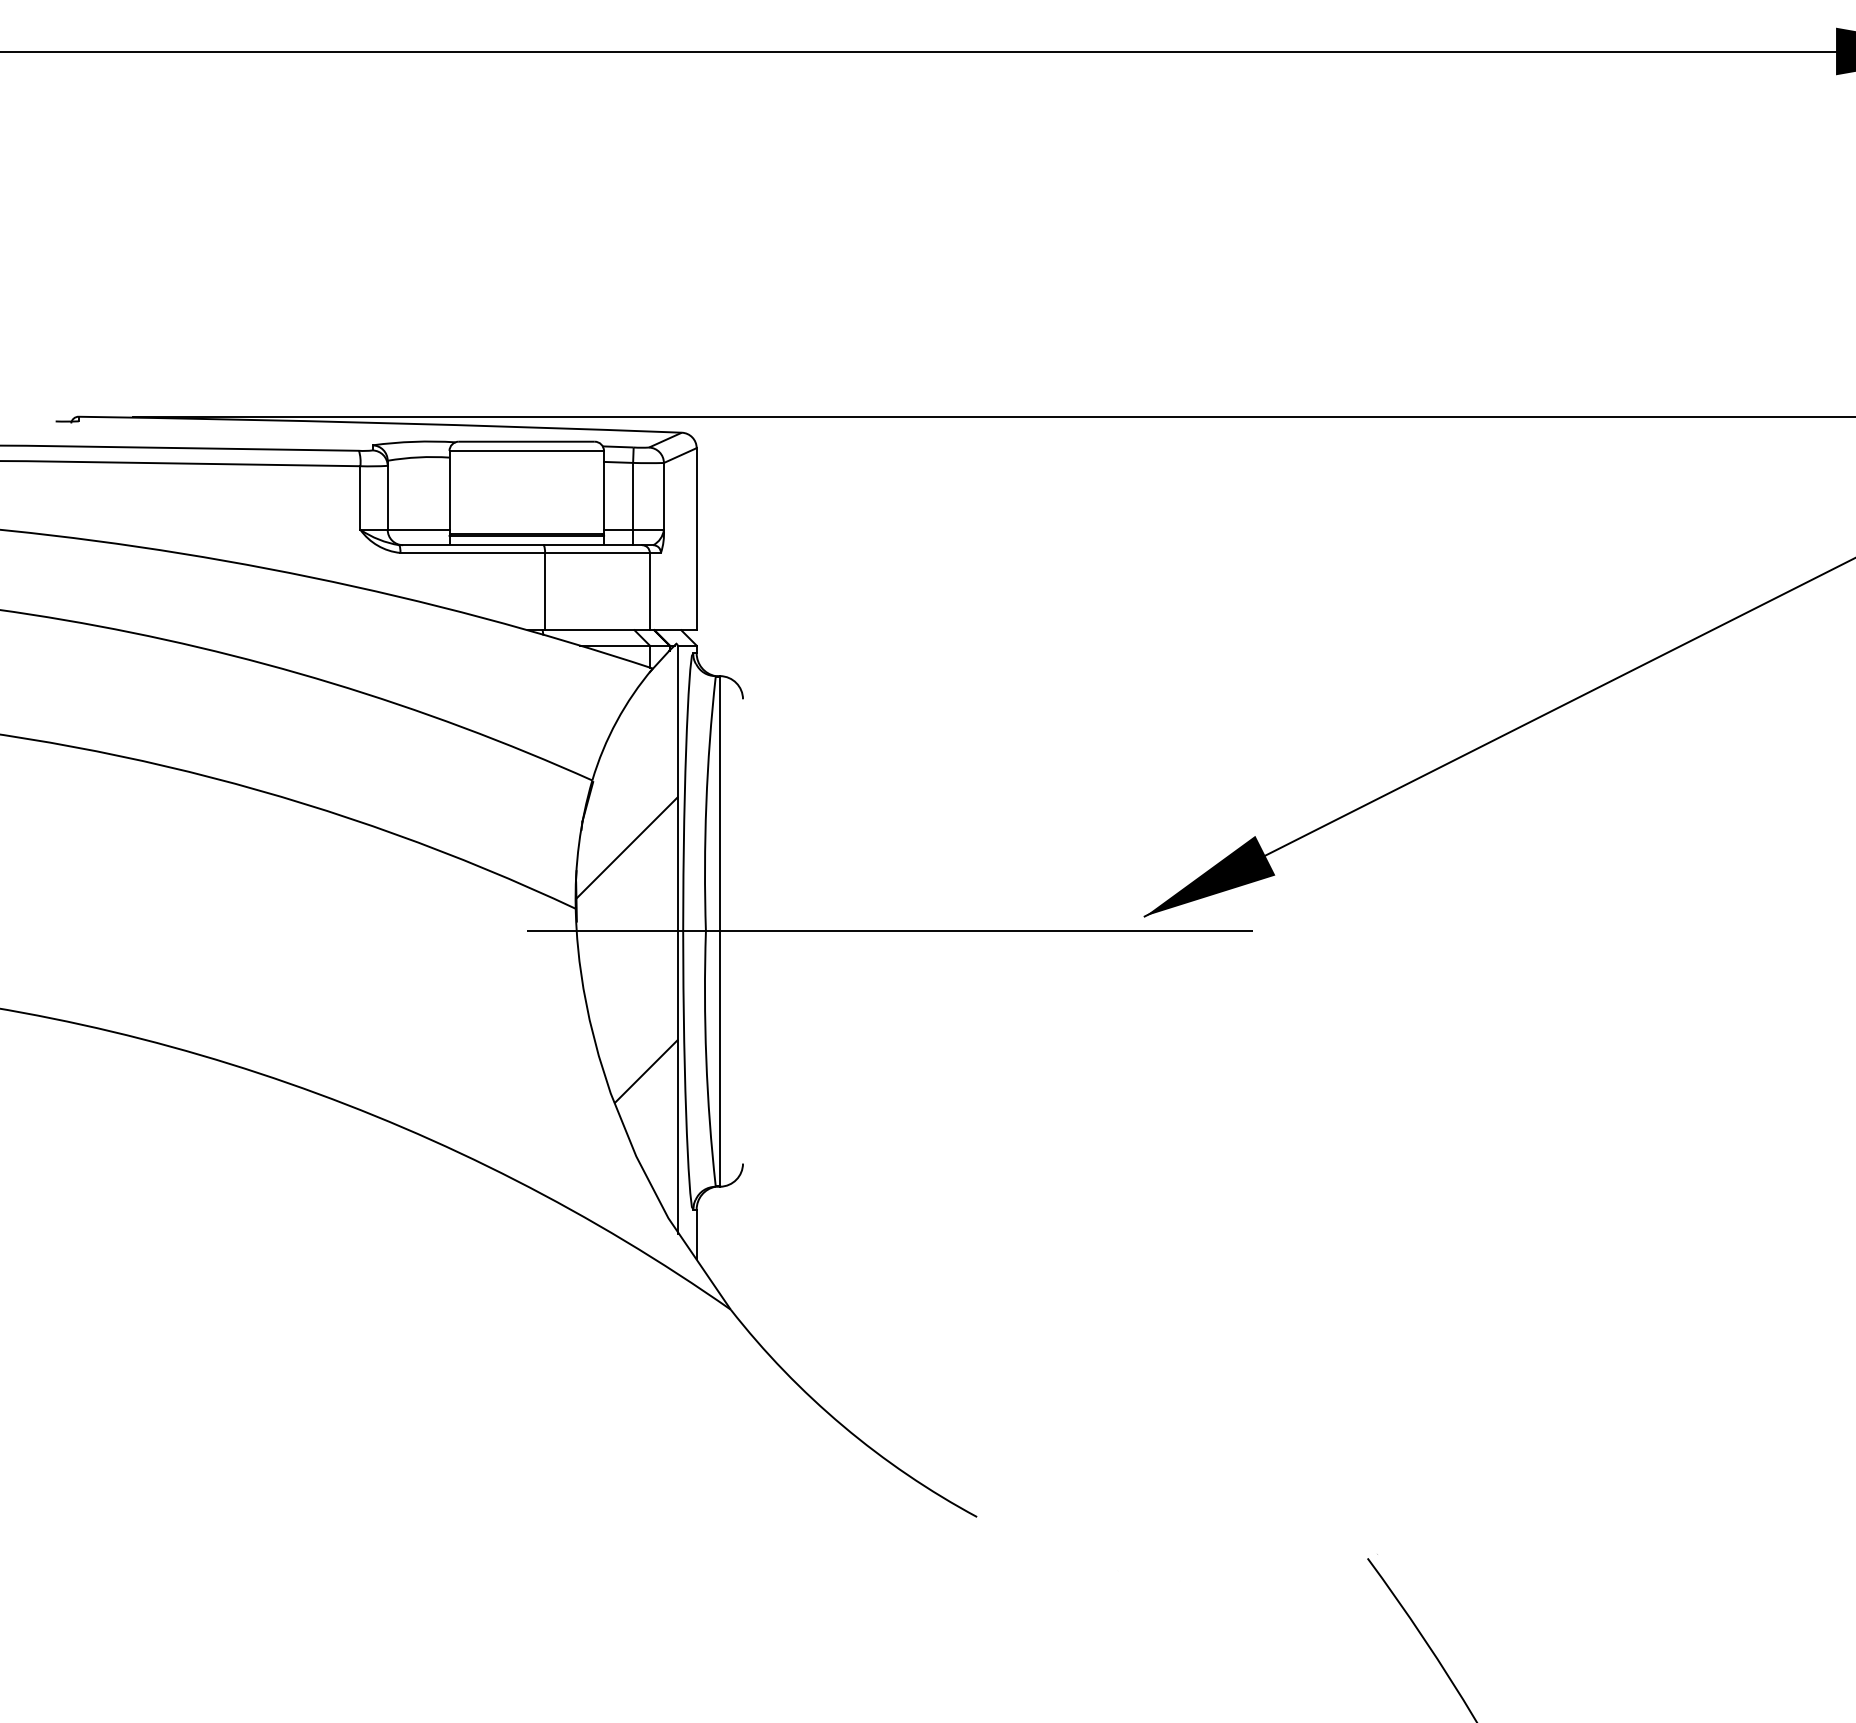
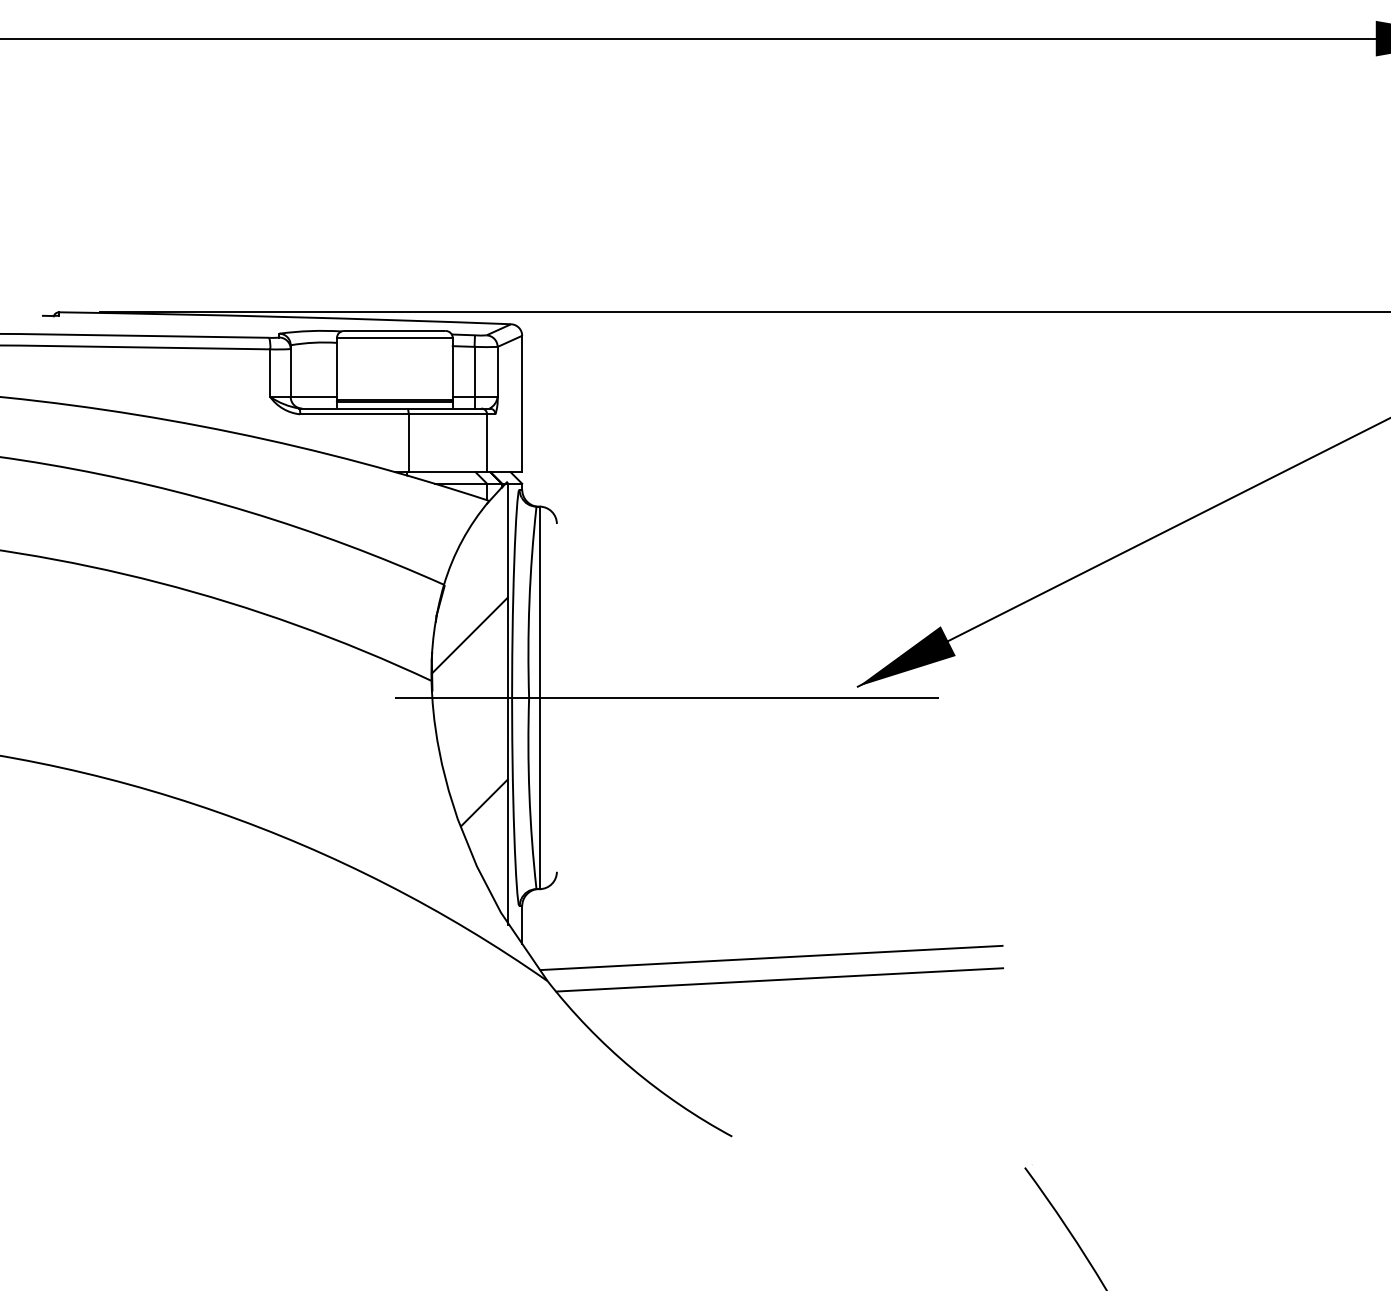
line: (1029, 1278) -> (771, 957), added
line: (1040, 1307) -> (779, 979), added

